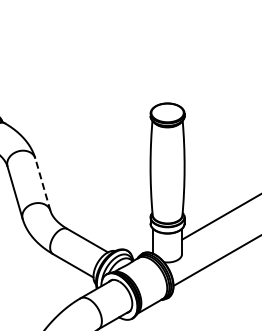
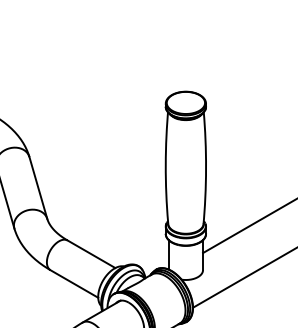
line: (42, 184) -> (37, 187), dashed -> solid

